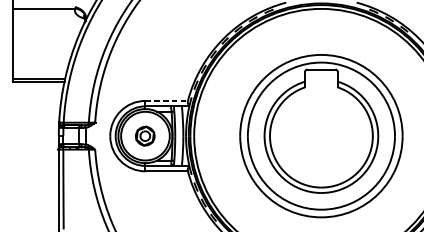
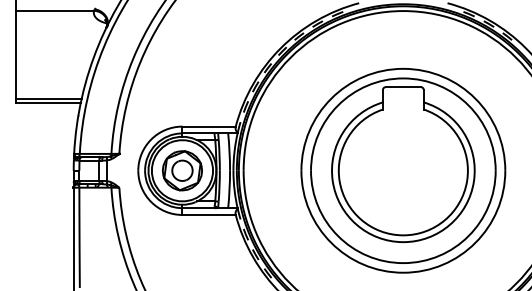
line: (166, 100) -> (209, 126), dashed -> solid
part: (144, 135) -> (181, 170), size x1.67

